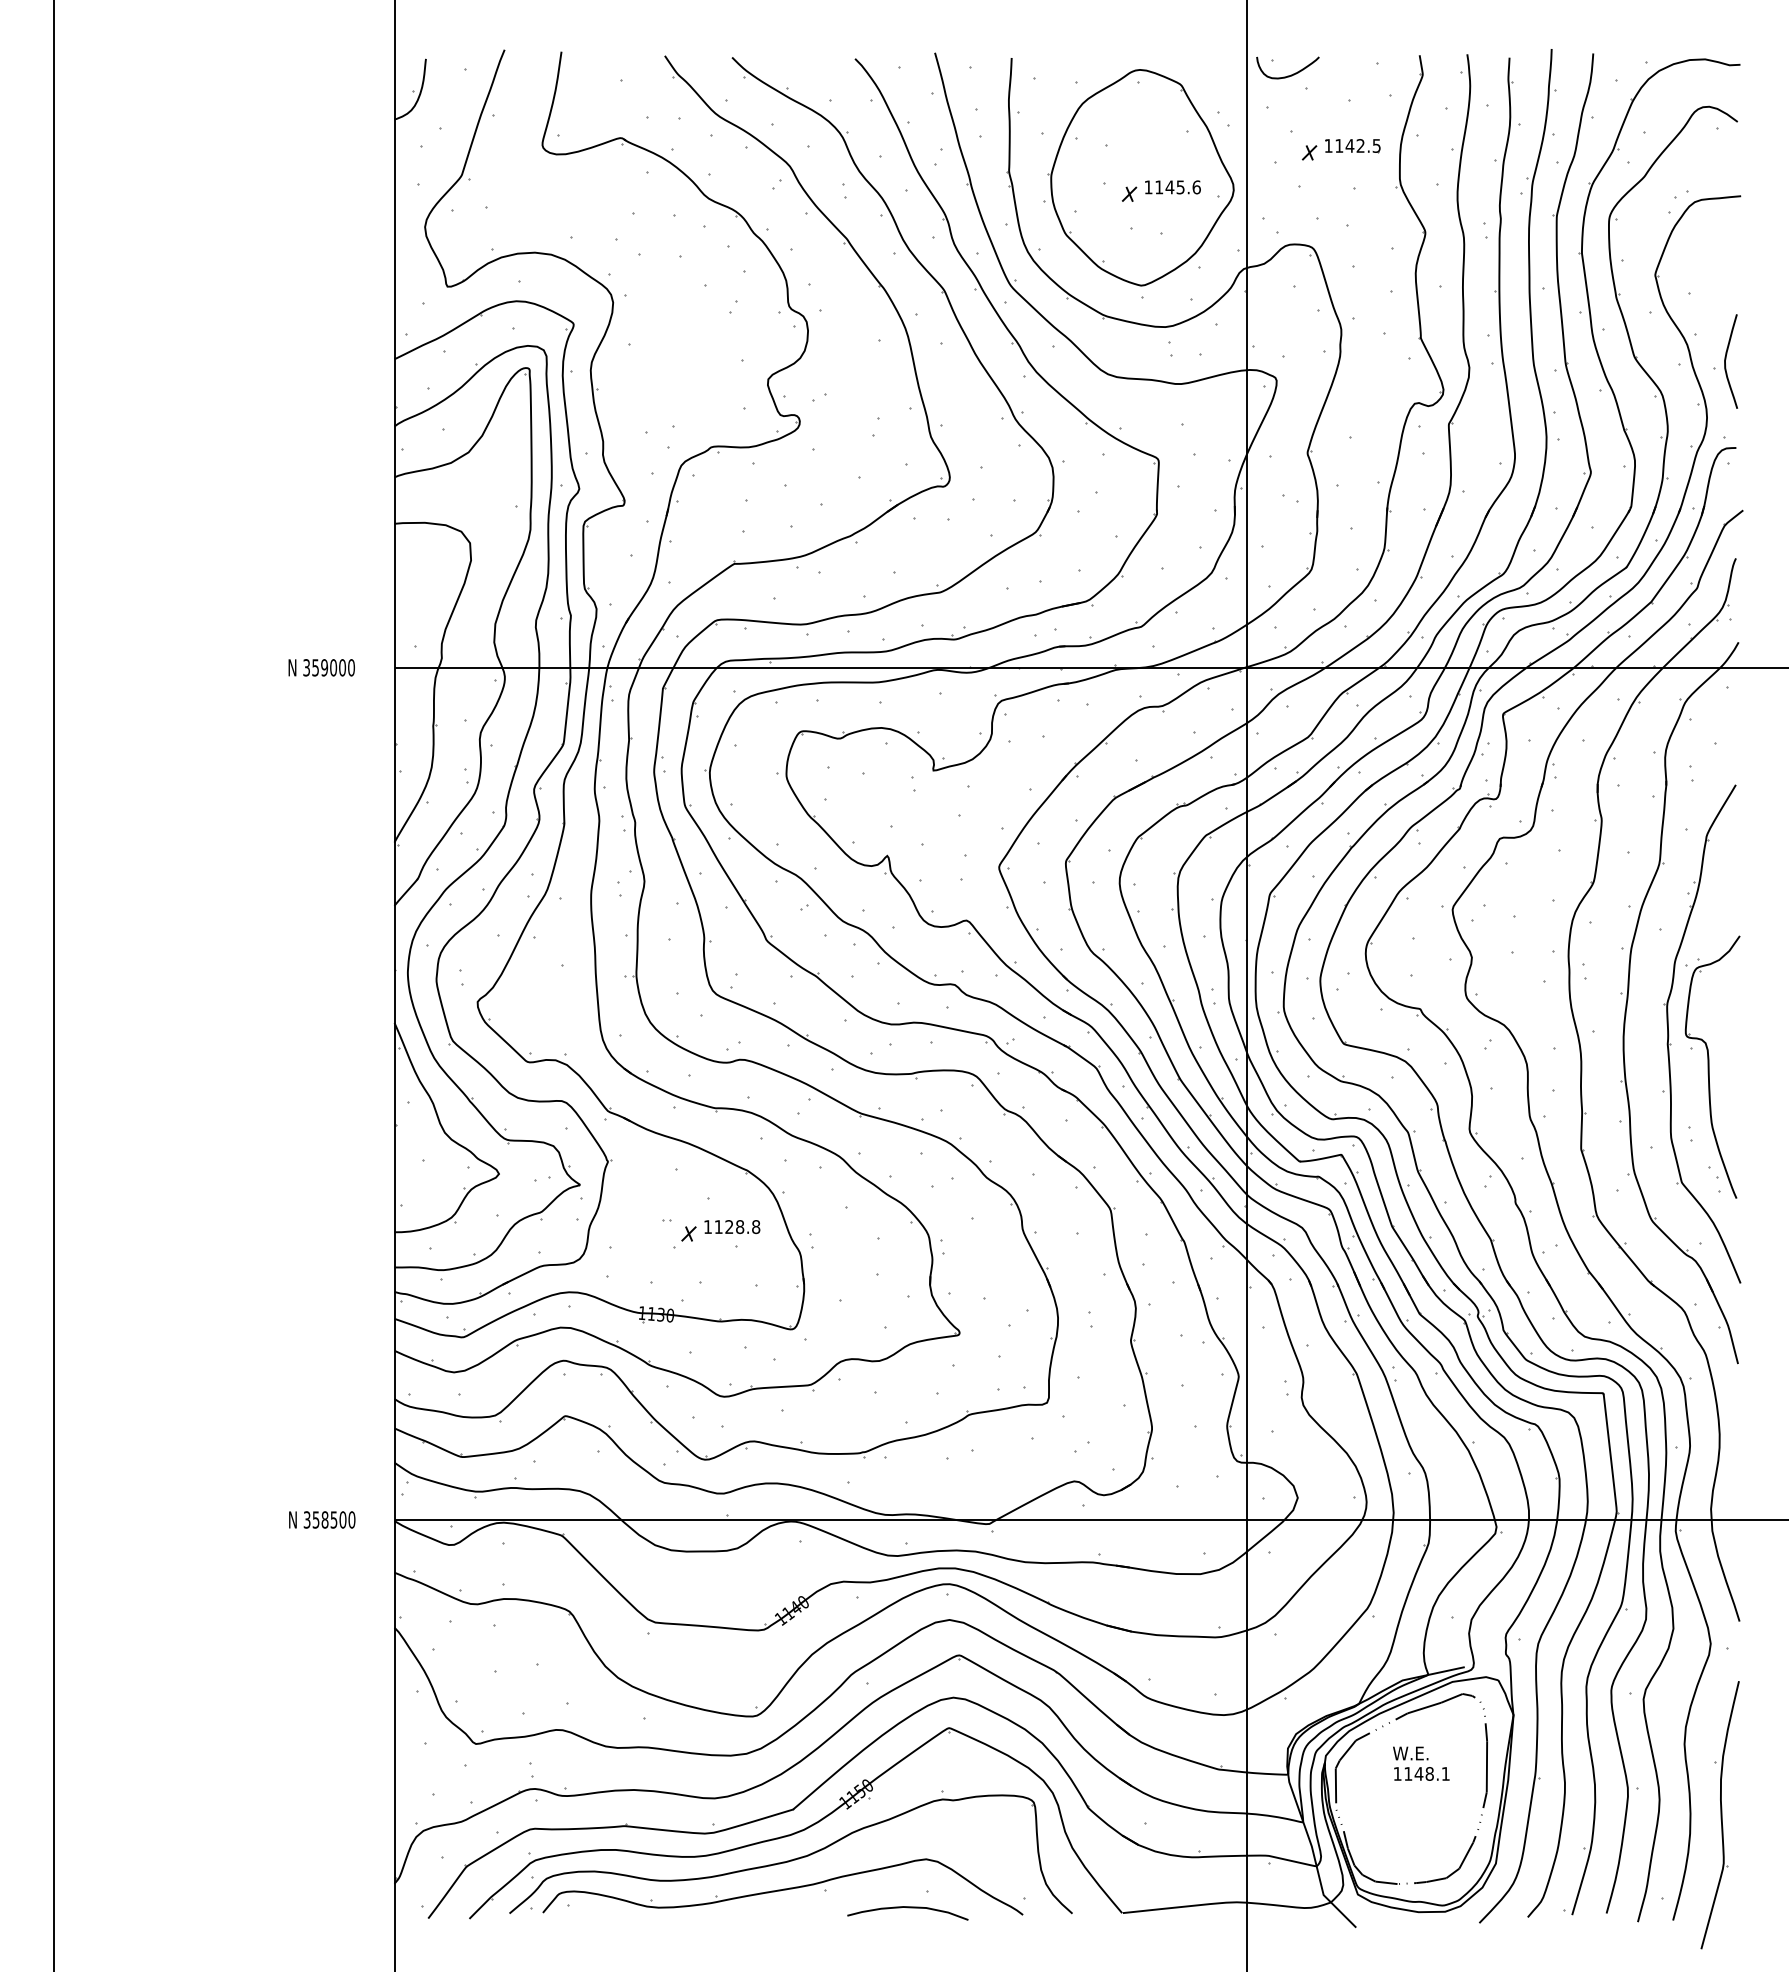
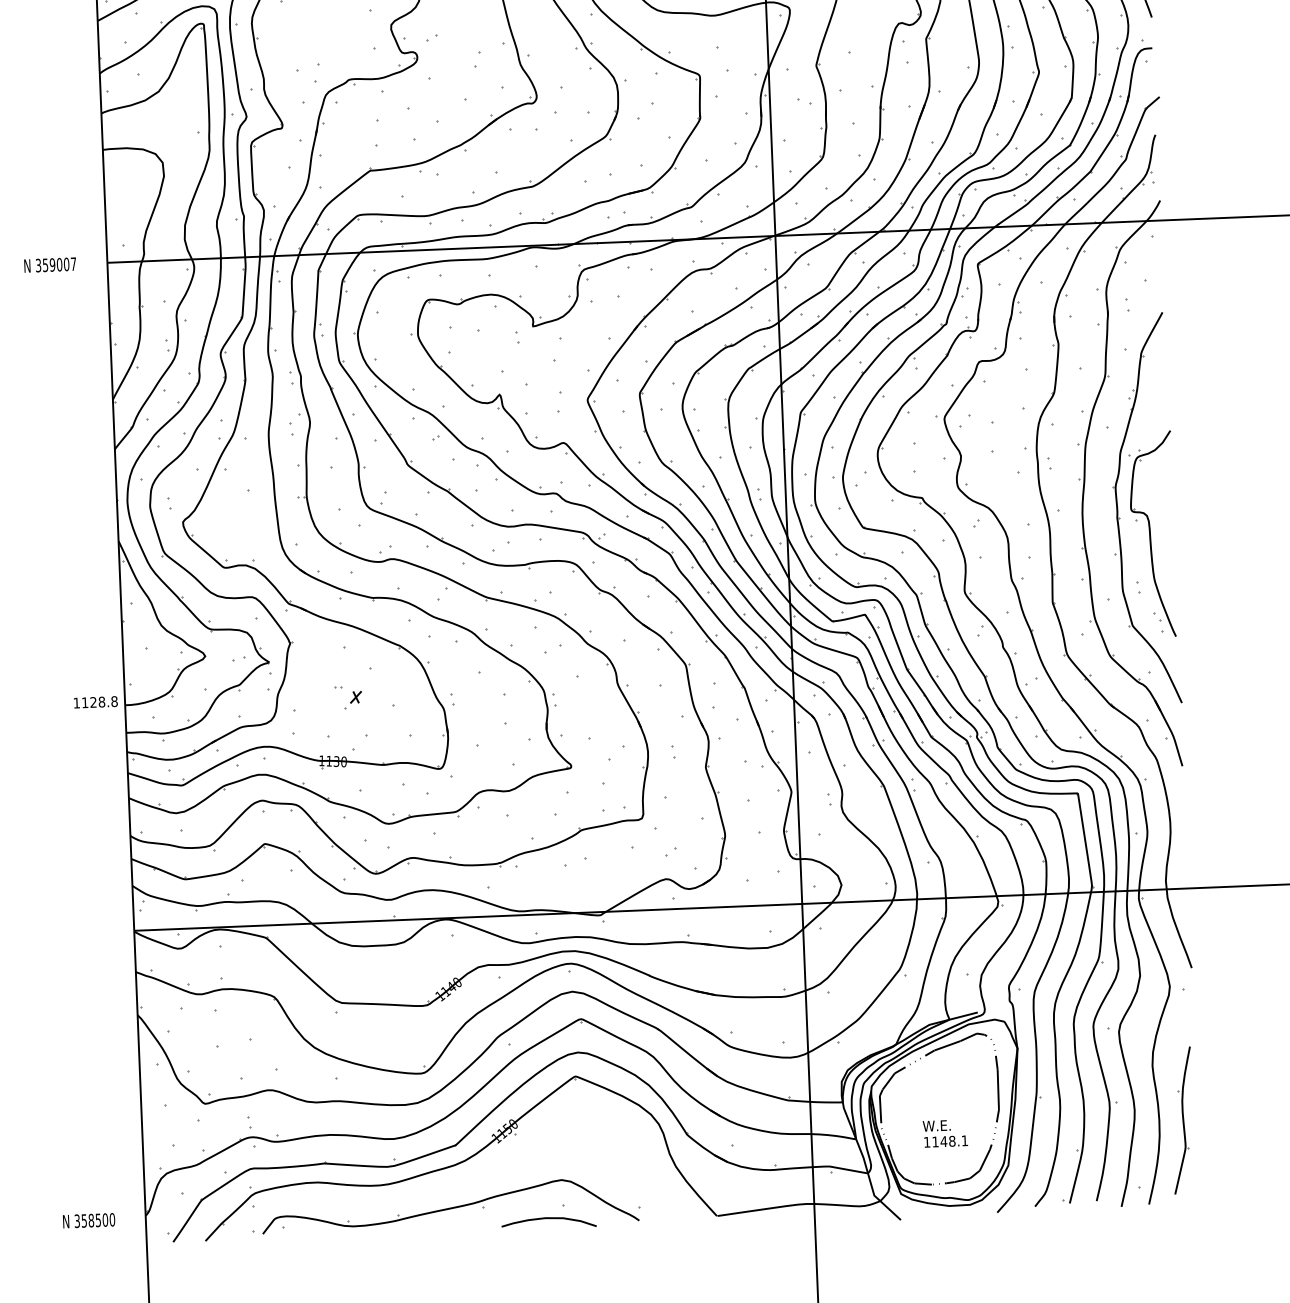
text: (351, 667) -> (73, 263), 359000 -> 359007
text: (732, 1226) -> (95, 701), moved
text: (322, 1519) -> (89, 1220), moved
text: (1421, 1763) -> (945, 1133), moved
part: (1719, 1815) -> (1182, 1120), size x0.7
part: (790, 1859) -> (455, 1184), removed

